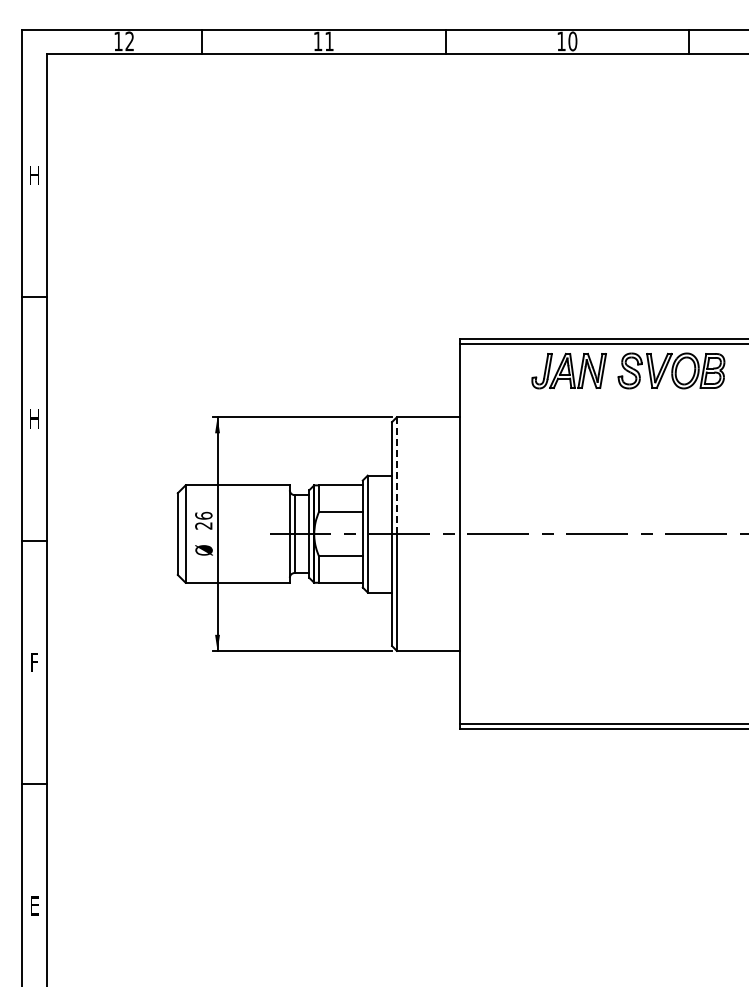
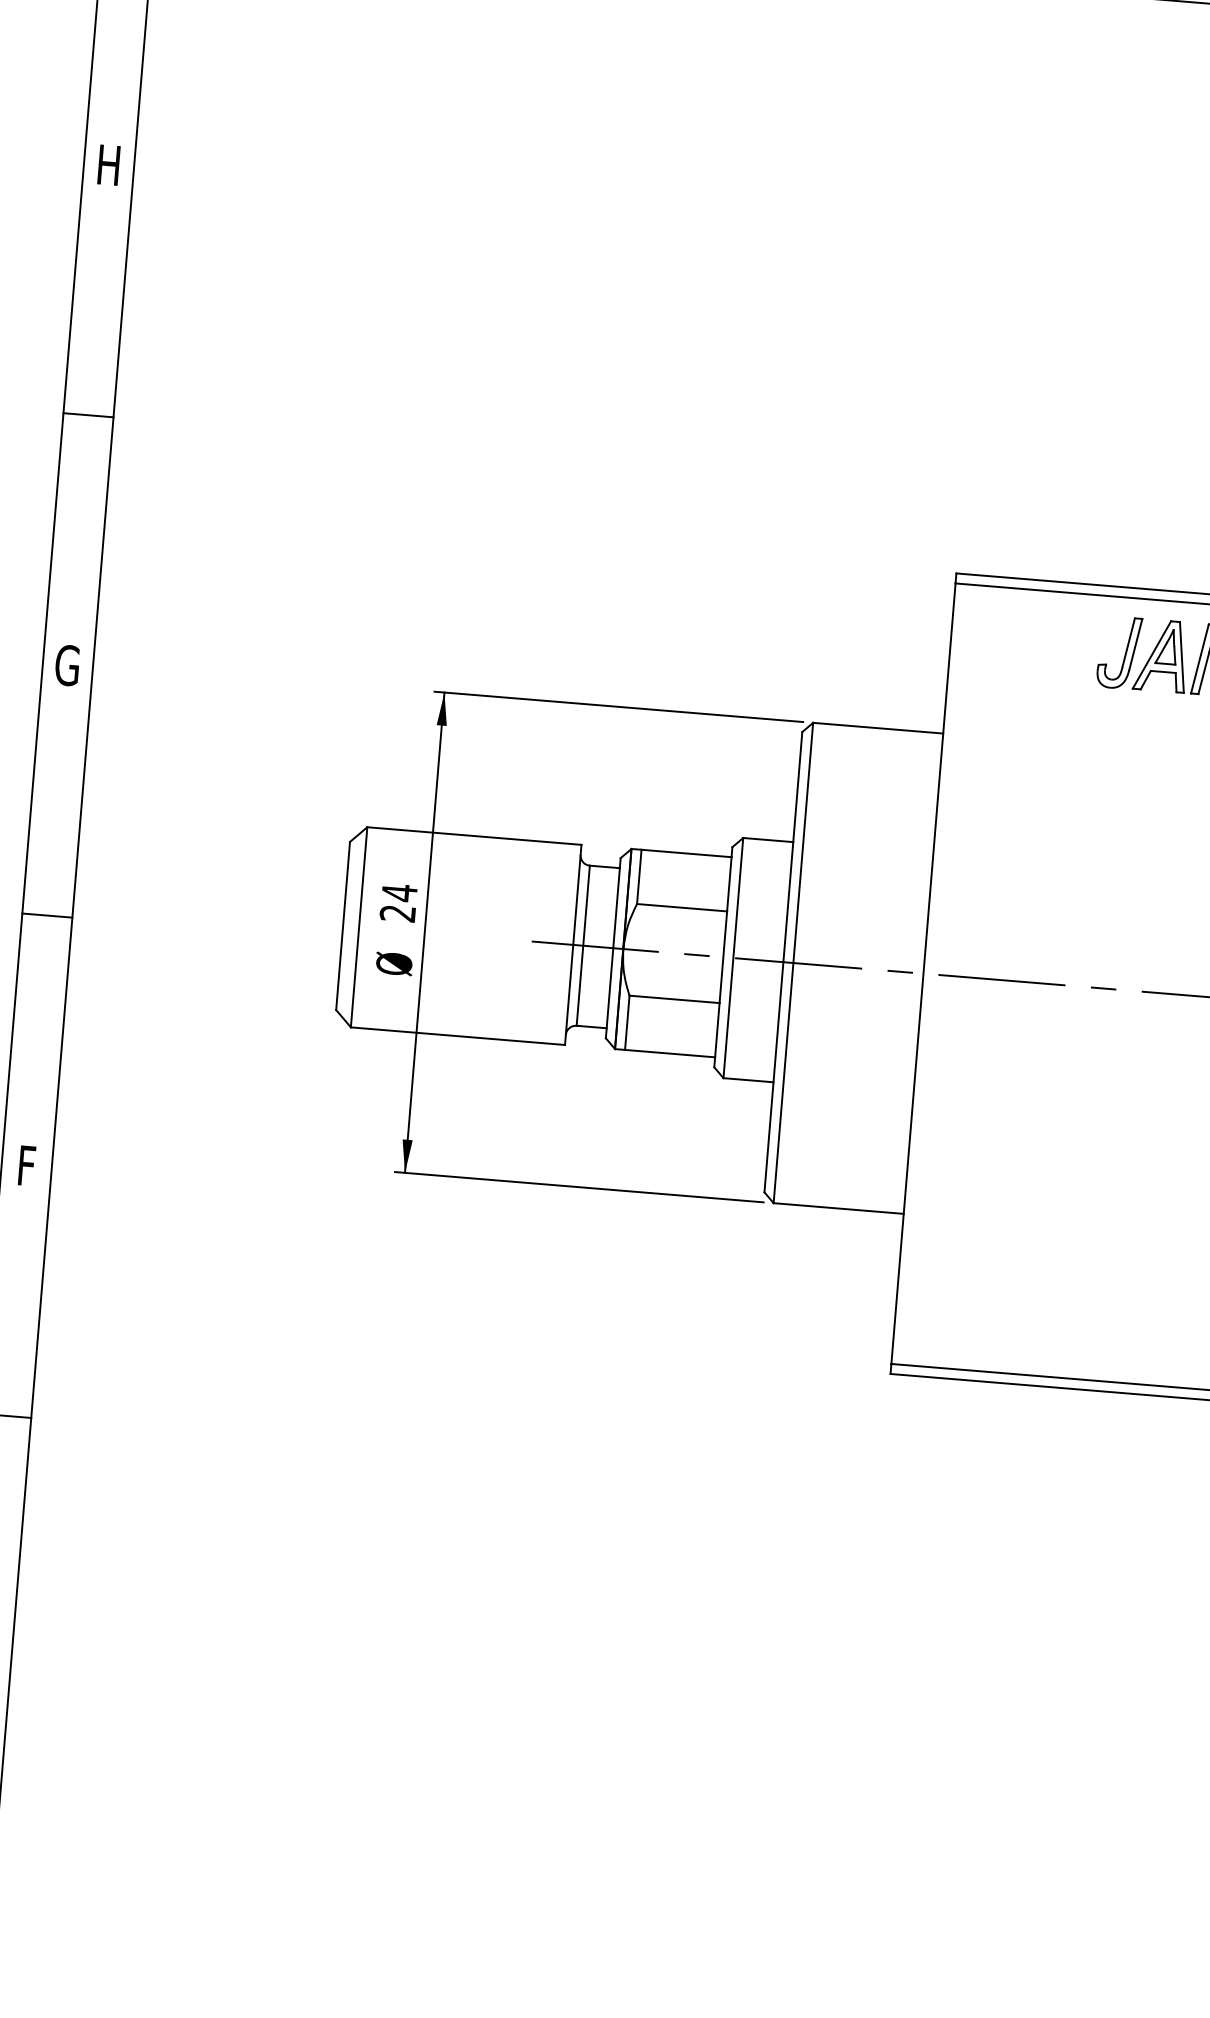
text: (33, 419) -> (65, 666), H -> G
line: (396, 476) -> (802, 844), dashed -> solid
text: (203, 515) -> (398, 892), 26 -> 24

